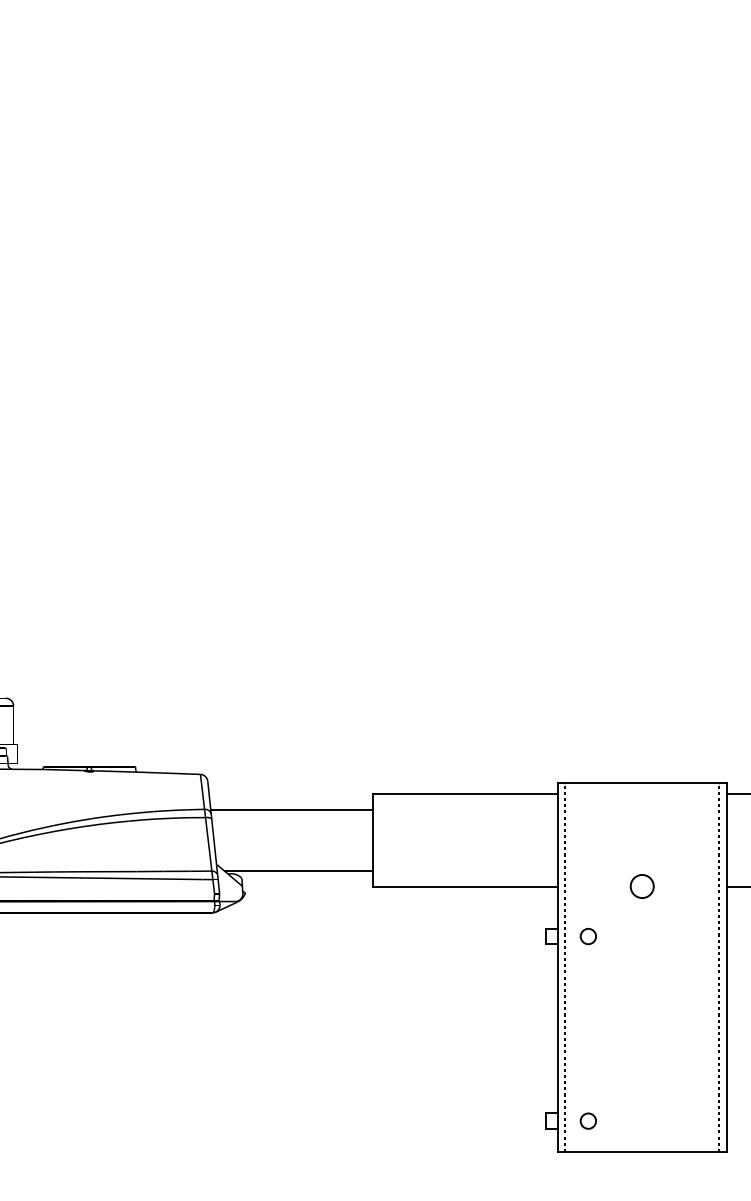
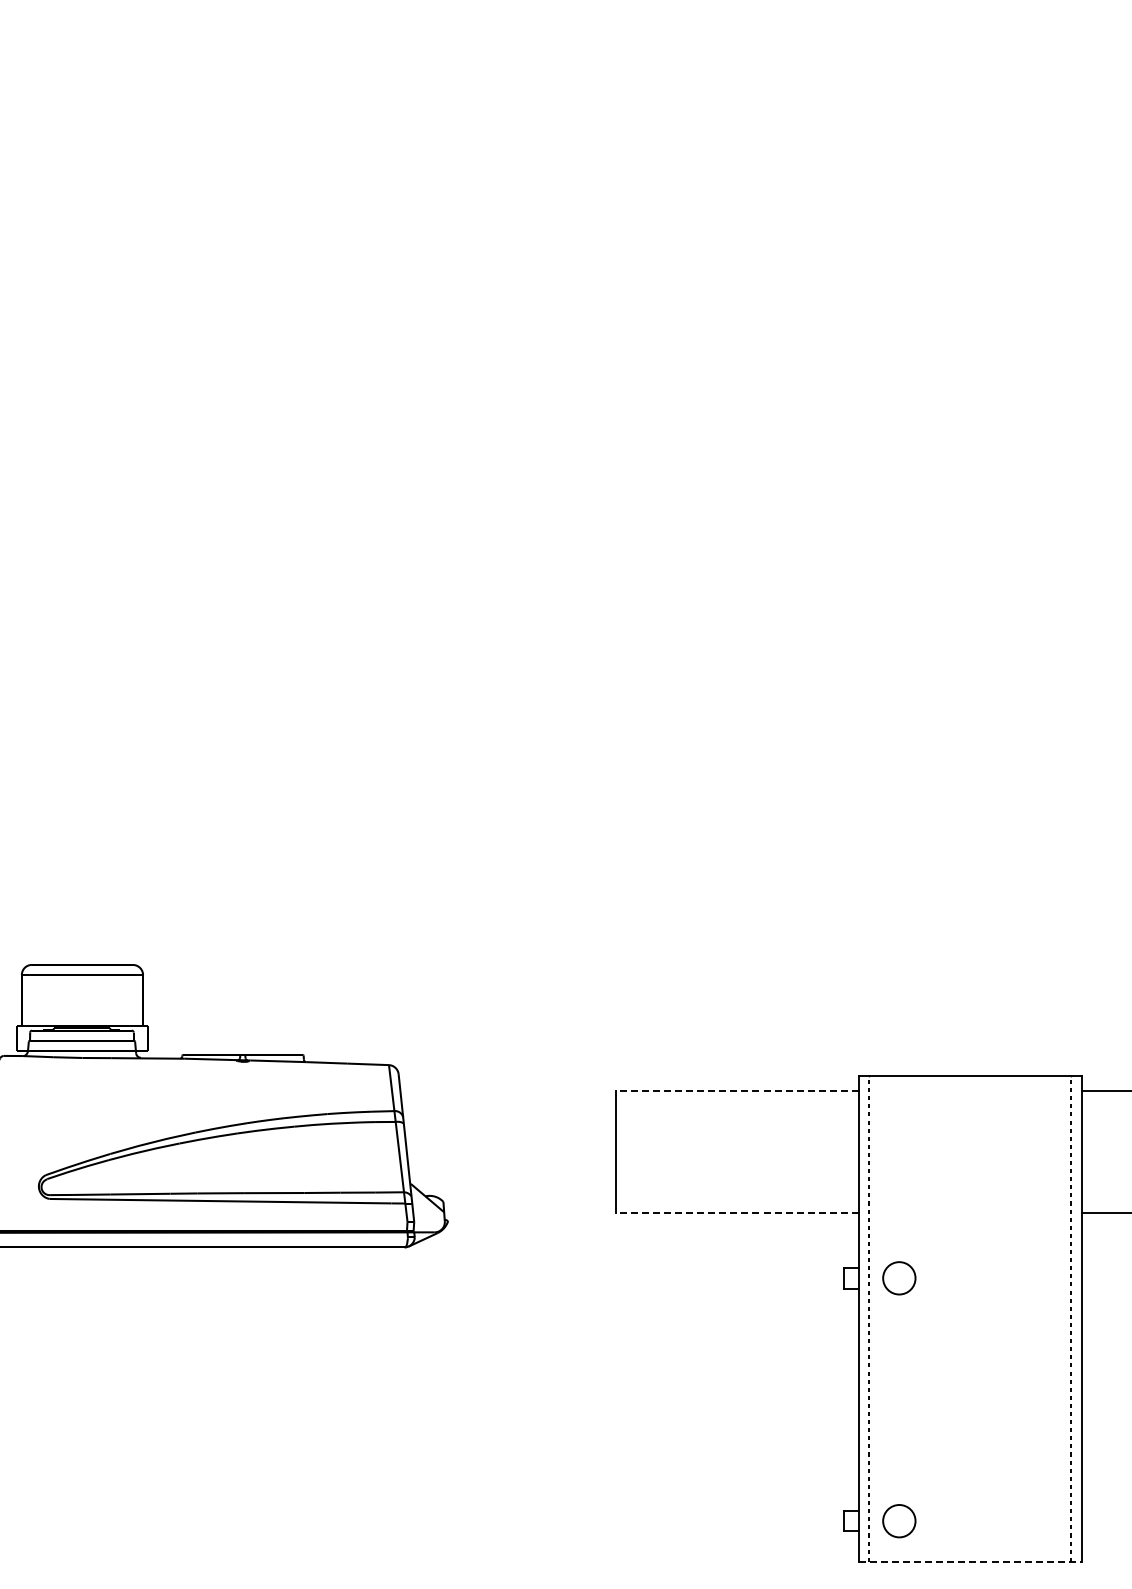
line: (464, 794) -> (736, 1091), solid -> dashed
line: (292, 809) -> (509, 1111), removed
line: (298, 871) -> (518, 1192), removed
line: (464, 886) -> (736, 1212), solid -> dashed
circle: (642, 886) -> (970, 1212), removed
circle: (588, 936) -> (899, 1278), size x1.6
circle: (588, 1121) -> (899, 1521), size x1.6
line: (642, 1151) -> (970, 1561), solid -> dashed

